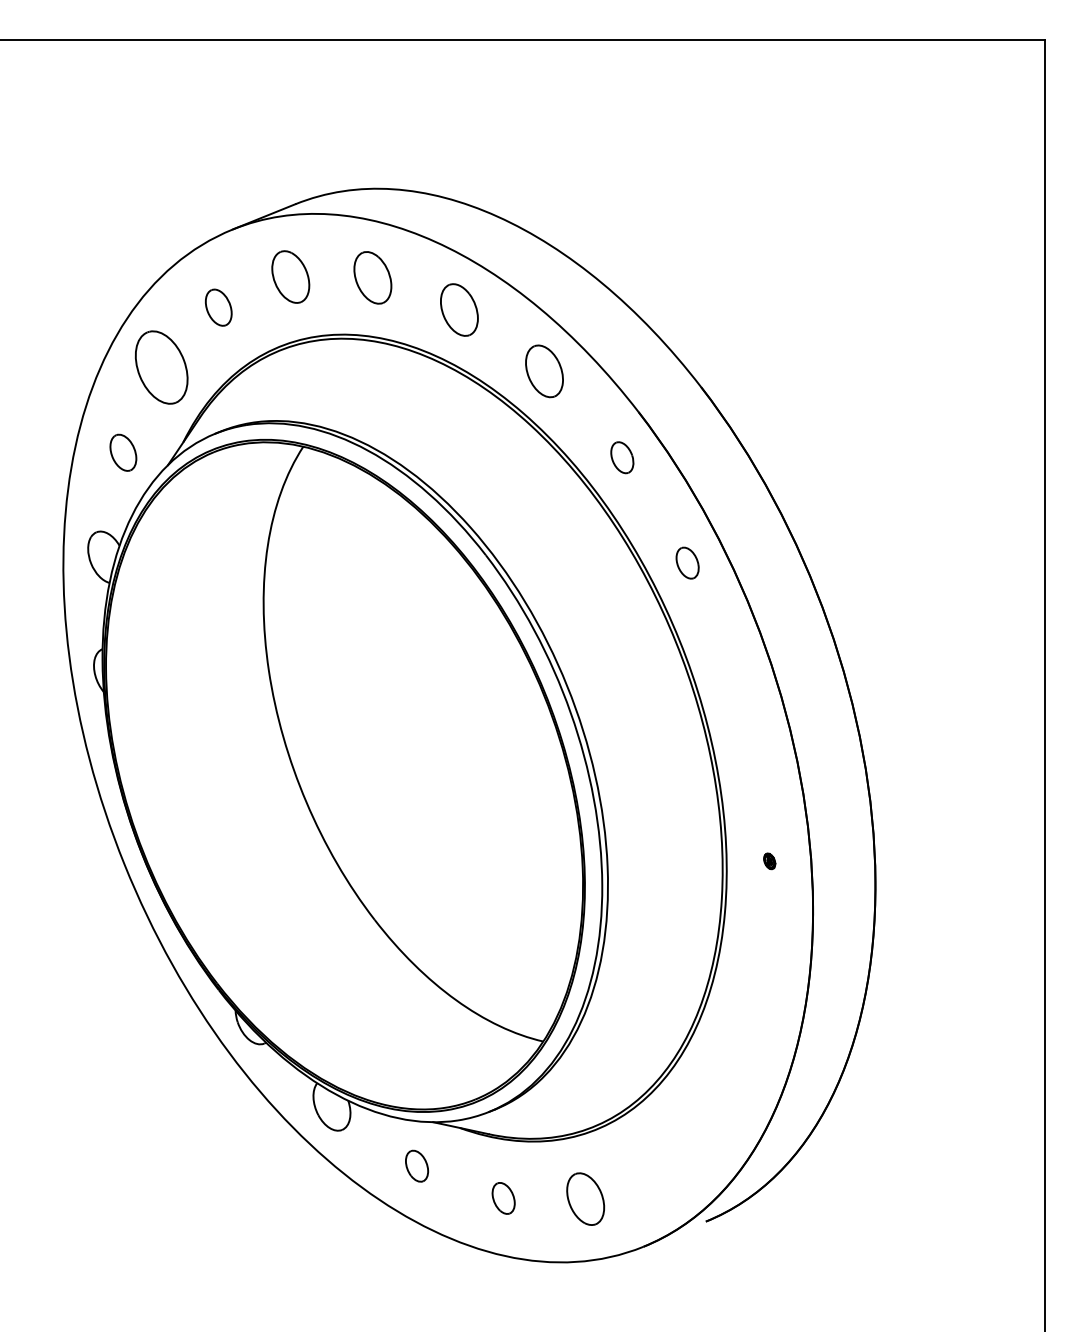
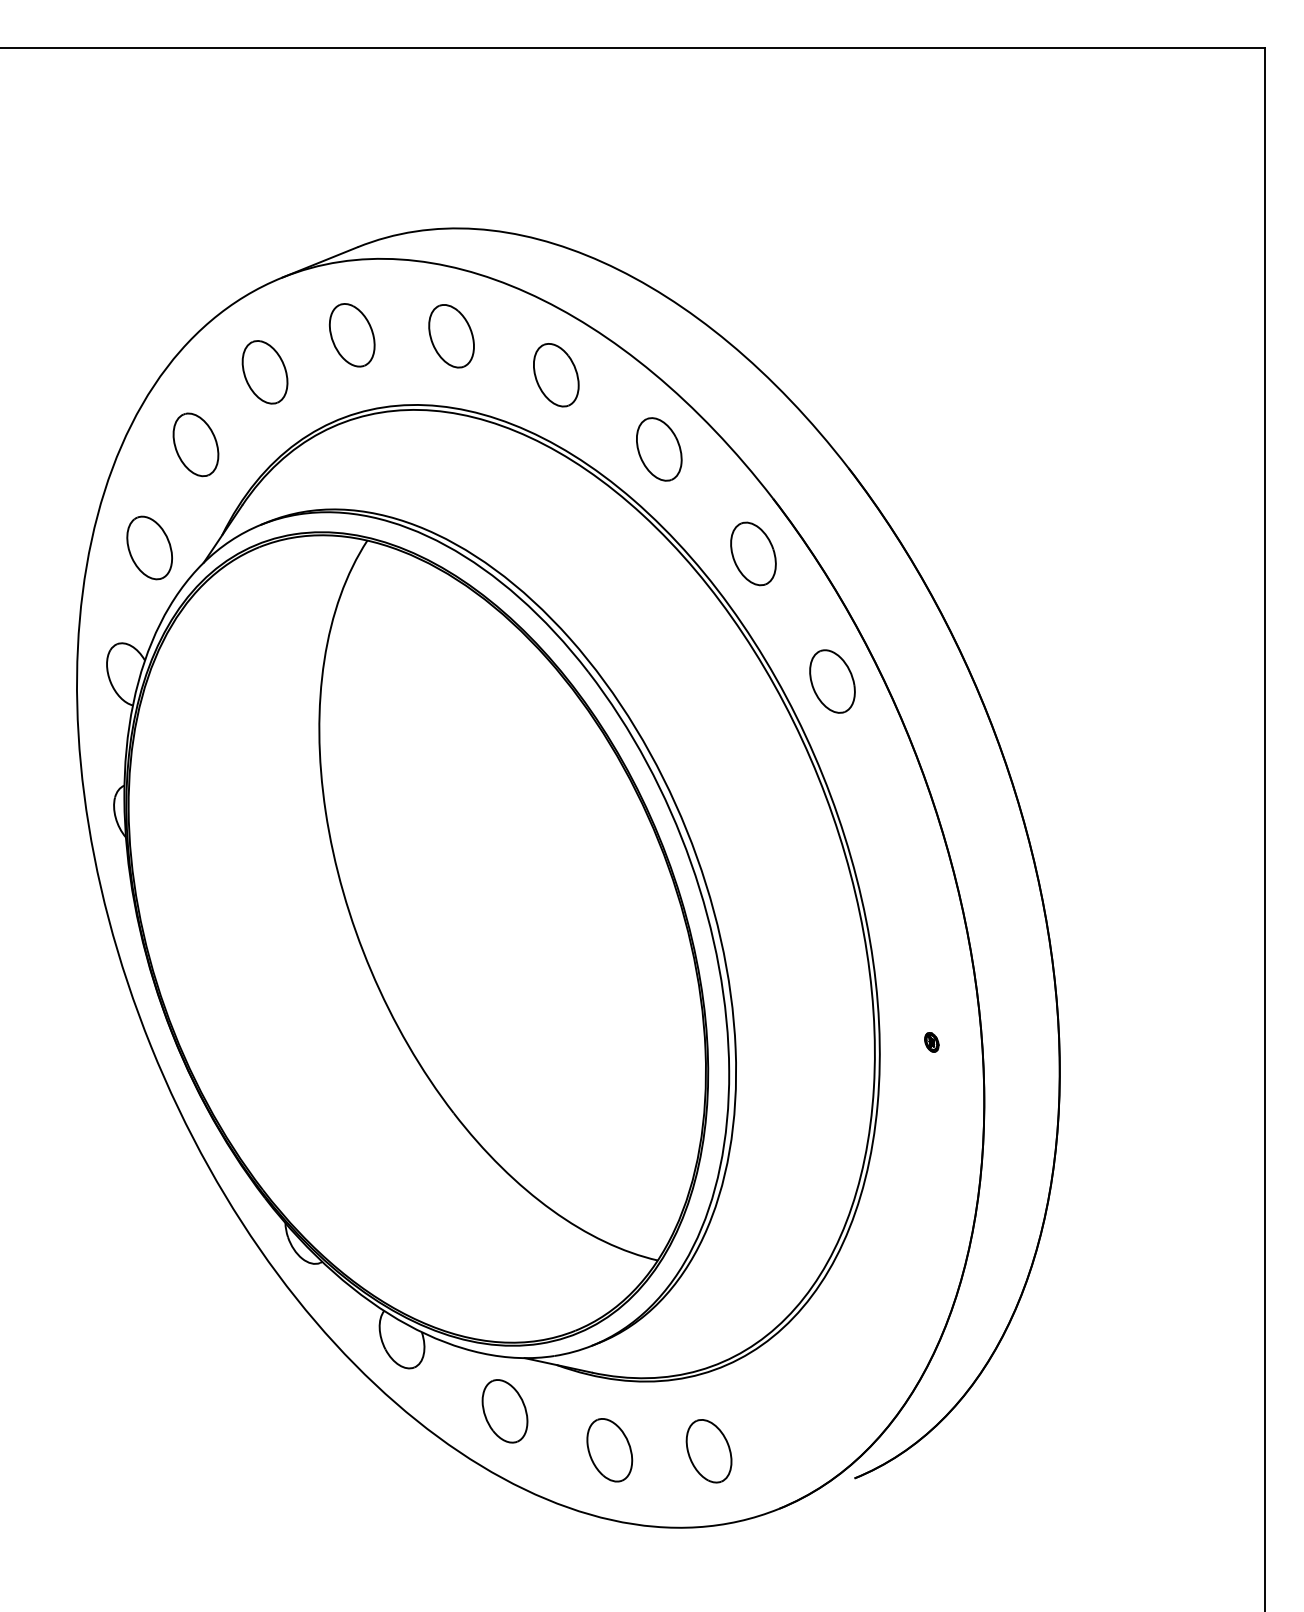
part: (218, 307) -> (264, 372), size x1.43
part: (161, 367) -> (195, 444), size x0.71
part: (123, 452) -> (149, 547), size x1.43
part: (622, 457) -> (753, 553), size x1.67
part: (687, 563) -> (832, 681), size x1.67
part: (416, 1166) -> (504, 1411), size x1.67
part: (503, 1198) -> (609, 1450), size x1.67

